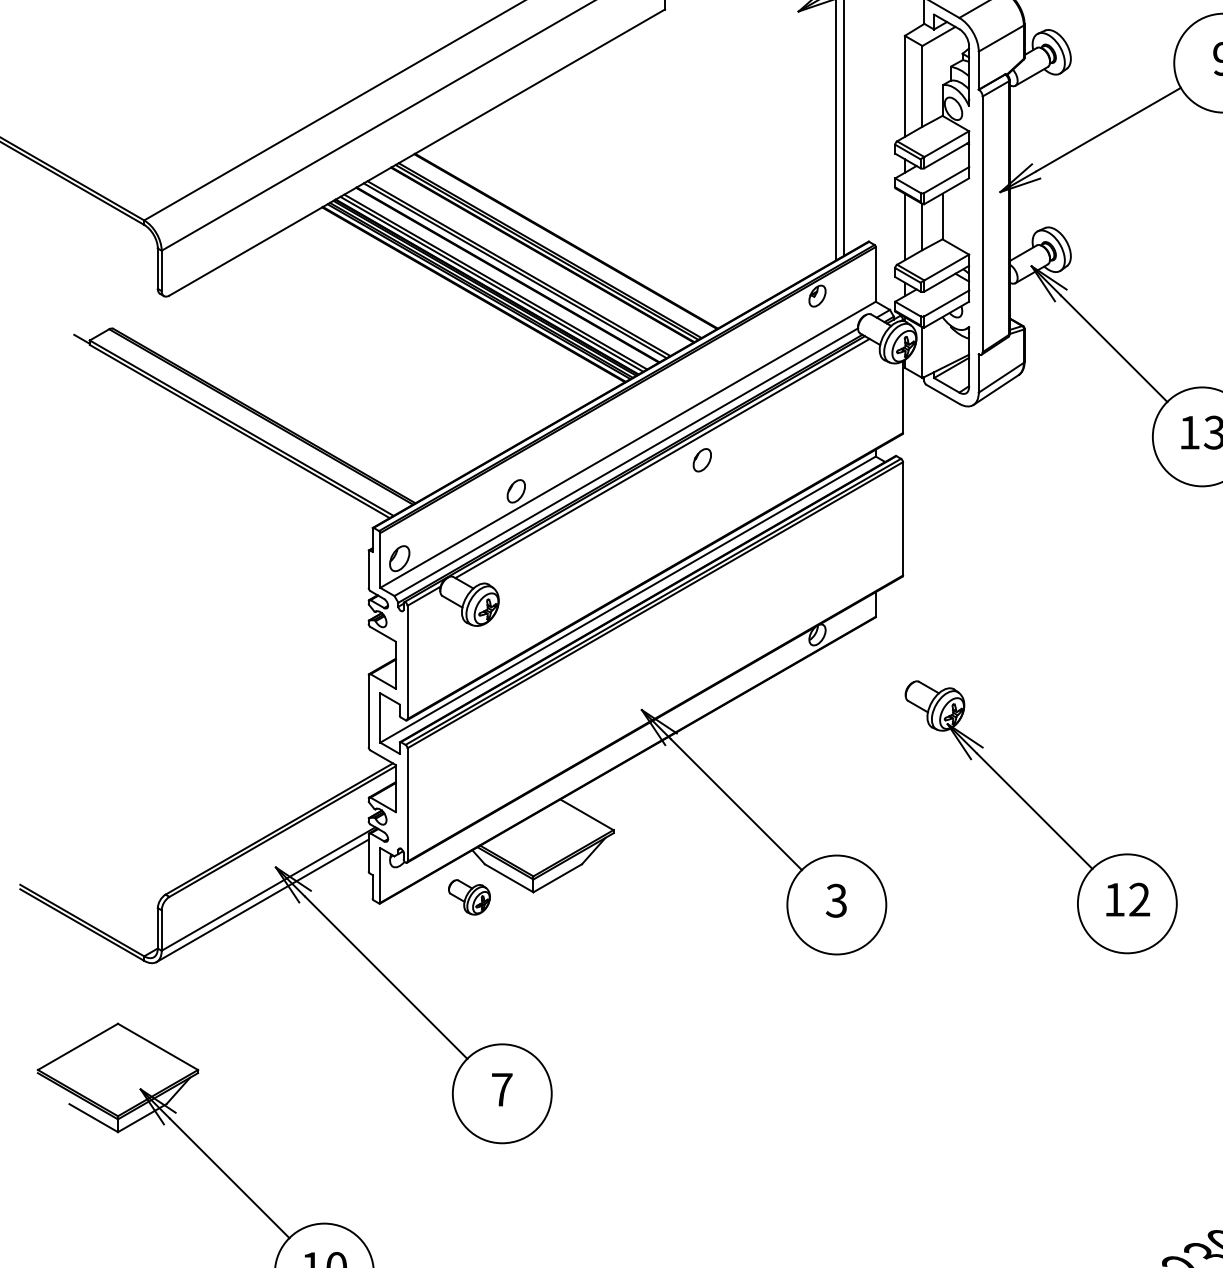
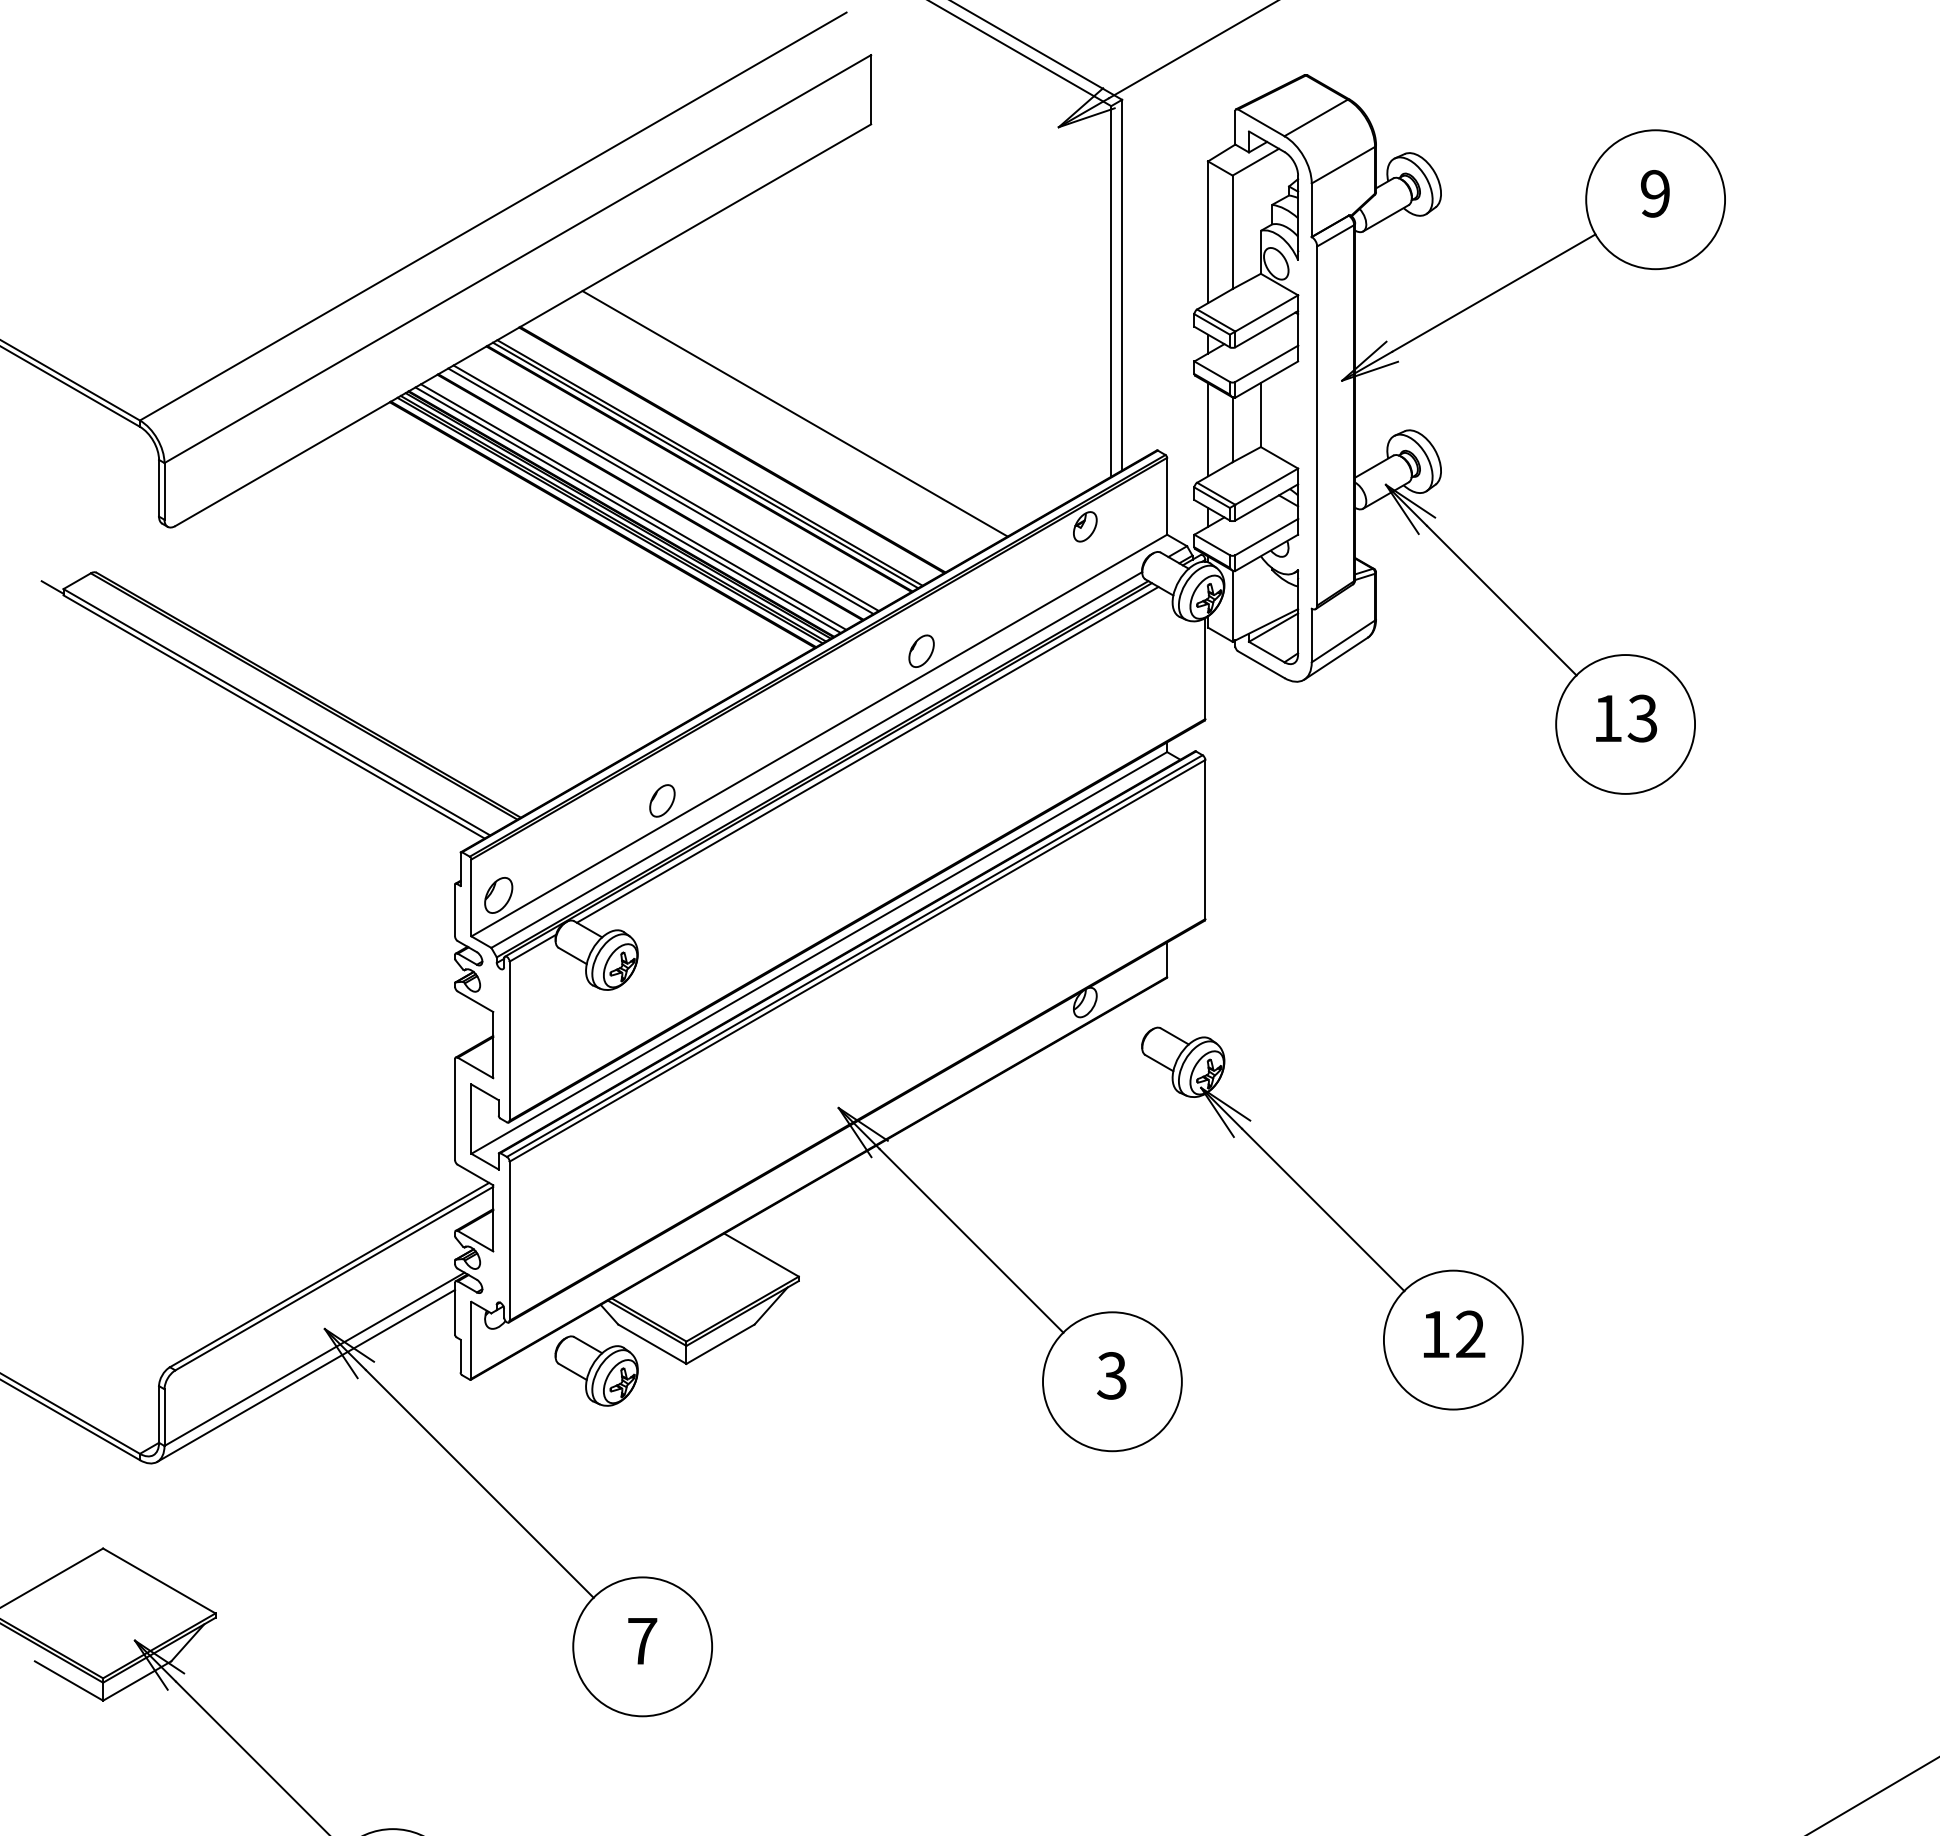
line: (610, 215) -> (794, 413), added
part: (702, 459) -> (921, 650), moved
part: (1041, 817) -> (1332, 1218), moved
part: (469, 897) -> (596, 1370), size x1.43

